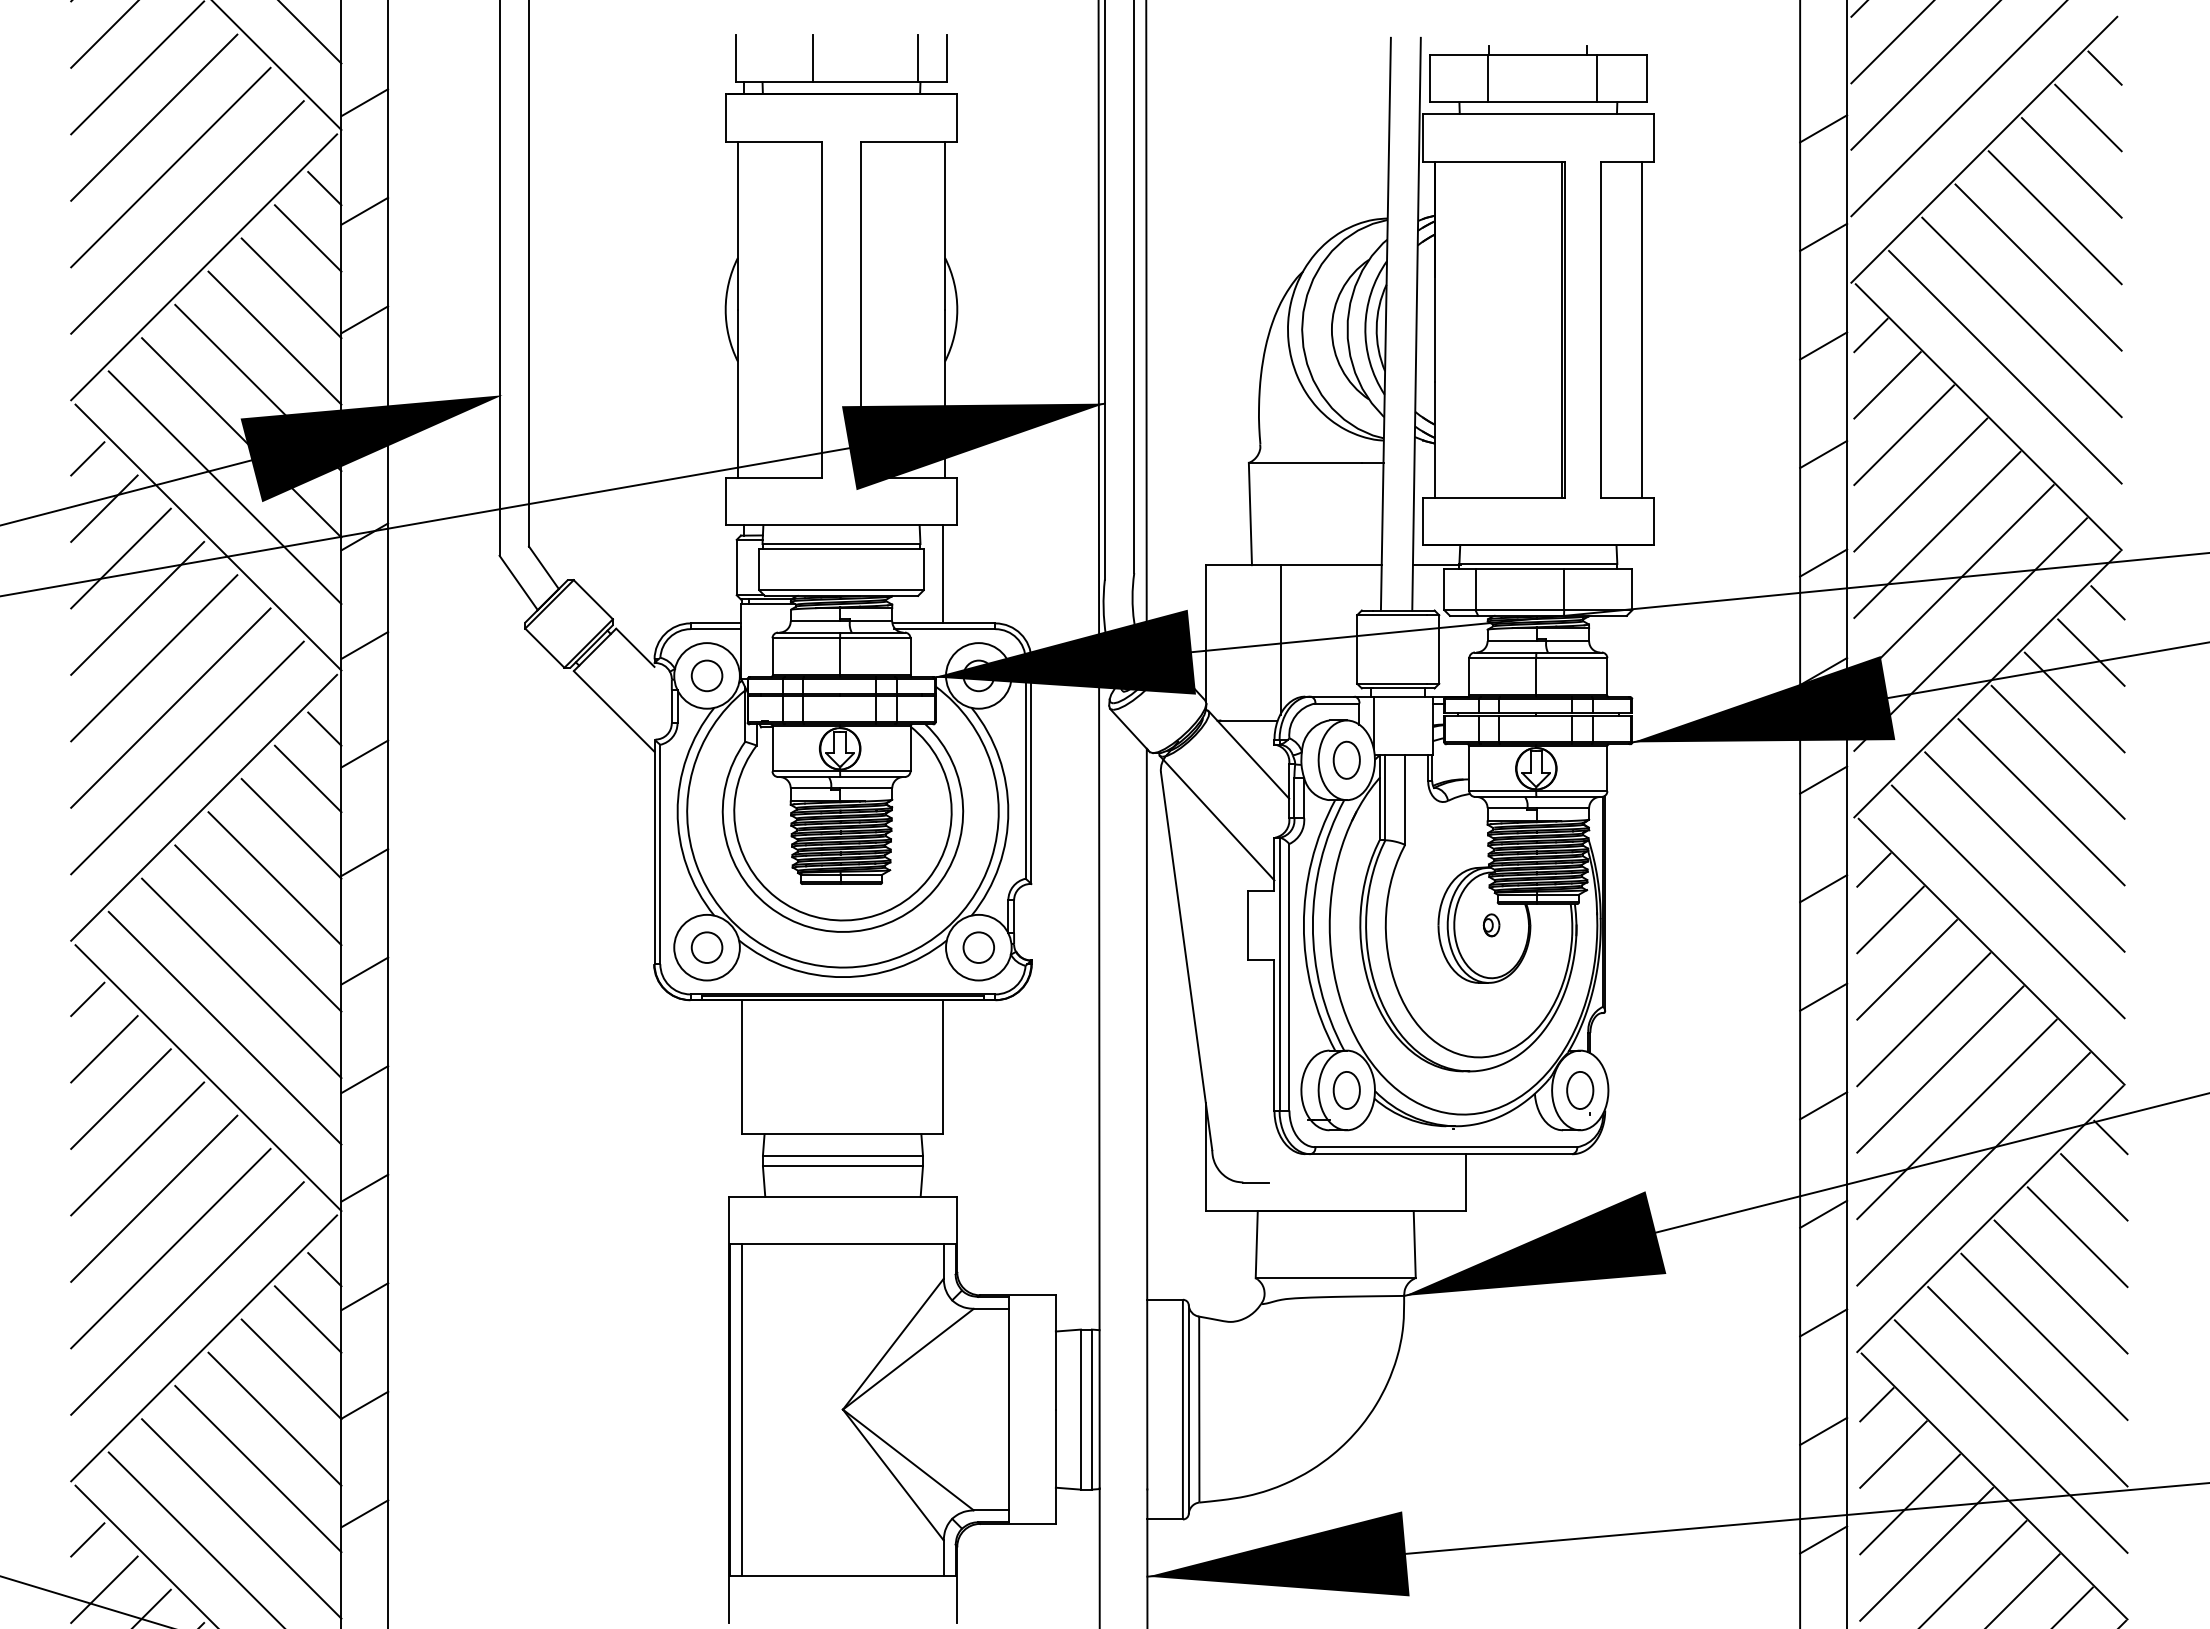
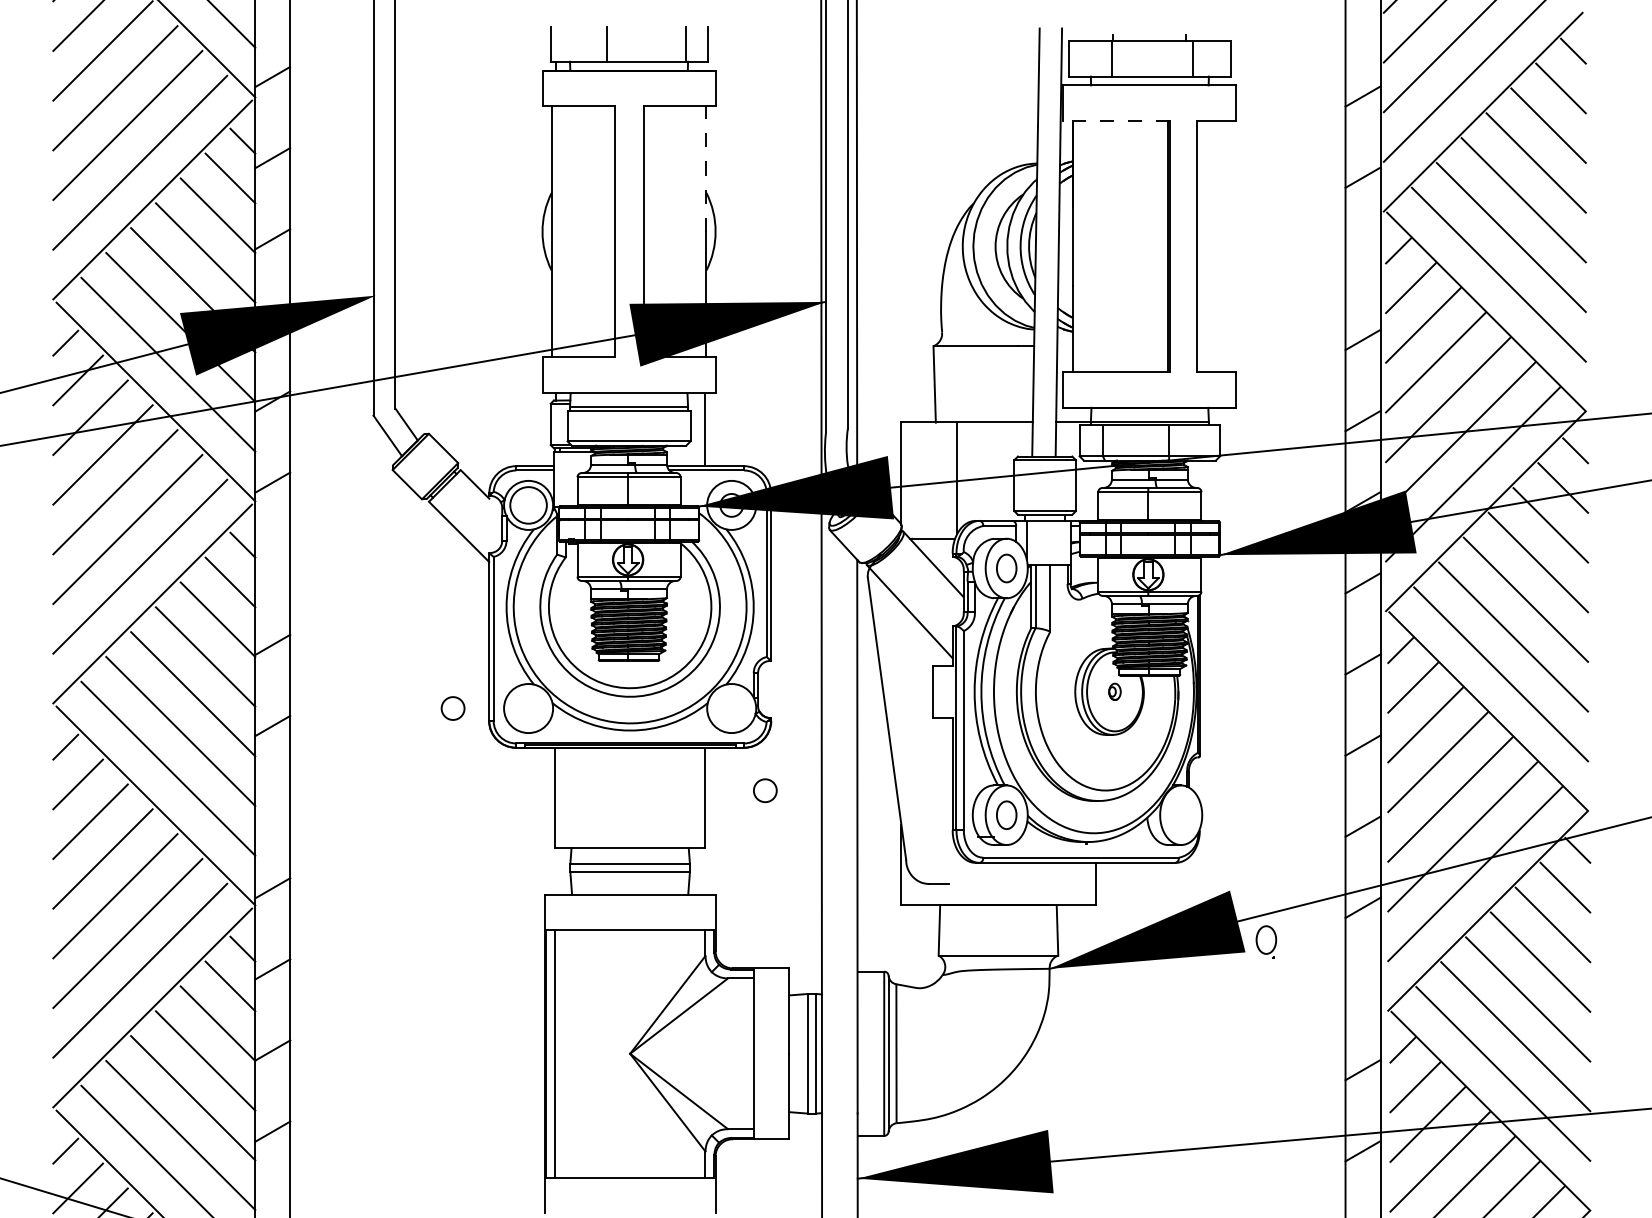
line: (1493, 161) -> (1116, 120), solid -> dashed
line: (945, 225) -> (706, 168), solid -> dashed
line: (1641, 329) -> (1226, 246), removed
line: (1823, 345) -> (1363, 258), removed
circle: (706, 675) -> (528, 505), size x1.6
line: (364, 753) -> (272, 563), removed
circle: (706, 947) -> (452, 708), moved
circle: (978, 947) -> (765, 790), moved
line: (364, 1079) -> (272, 807), removed
part: (1580, 1093) -> (1266, 942), moved
line: (1823, 1322) -> (1363, 988), removed

